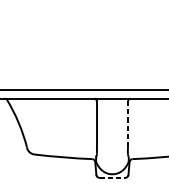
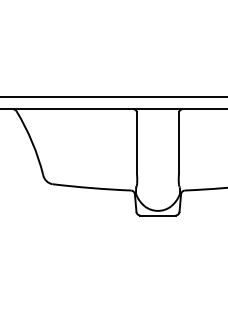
line: (127, 124) -> (178, 143), dashed -> solid
line: (112, 177) -> (158, 215), dashed -> solid

